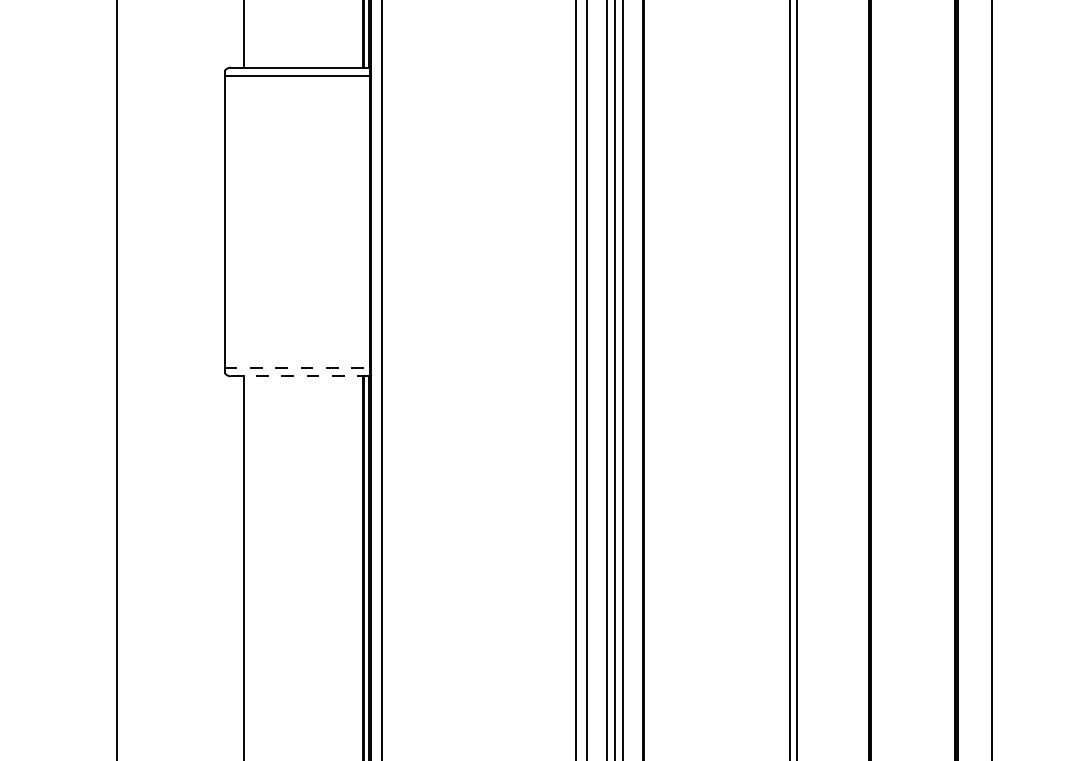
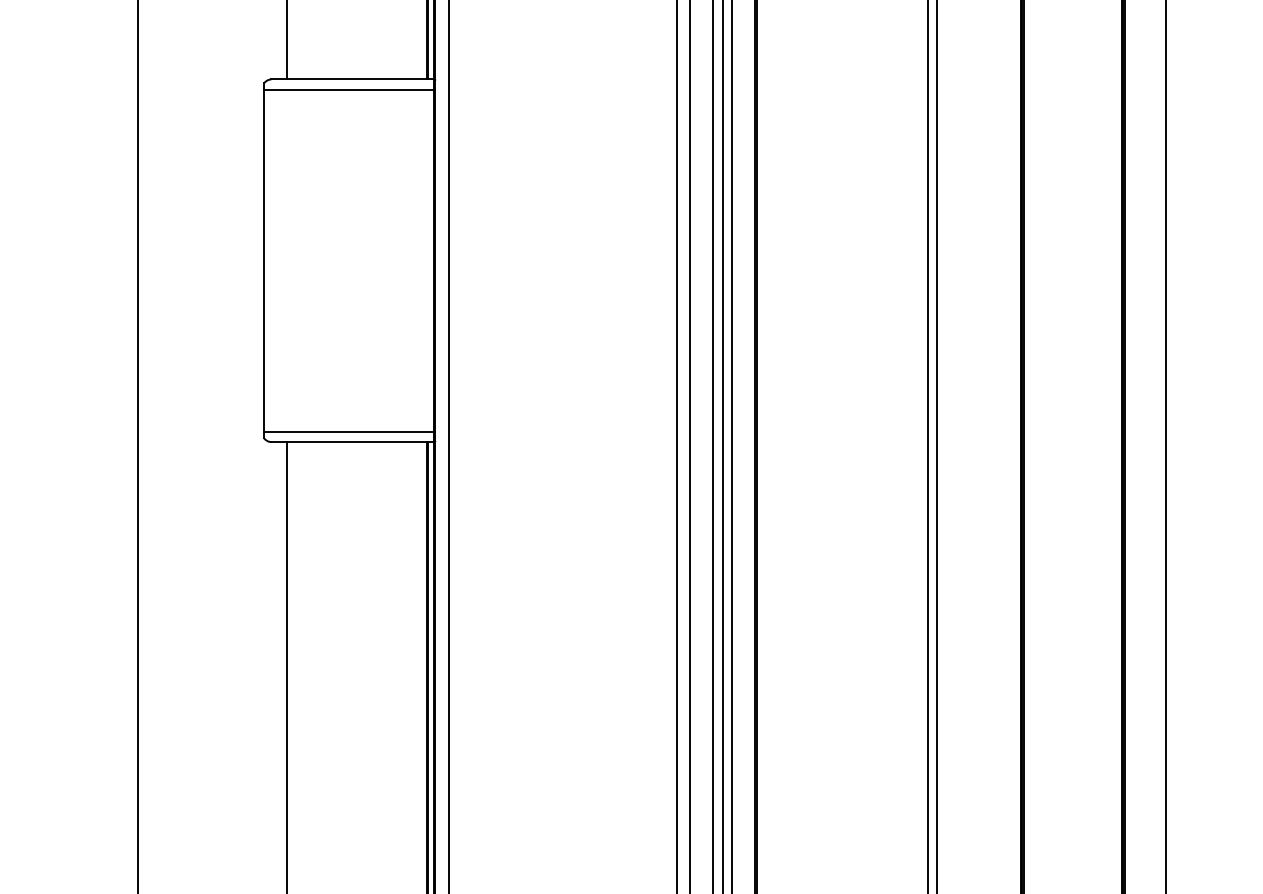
line: (297, 367) -> (349, 431), dashed -> solid
line: (300, 376) -> (353, 442), dashed -> solid

